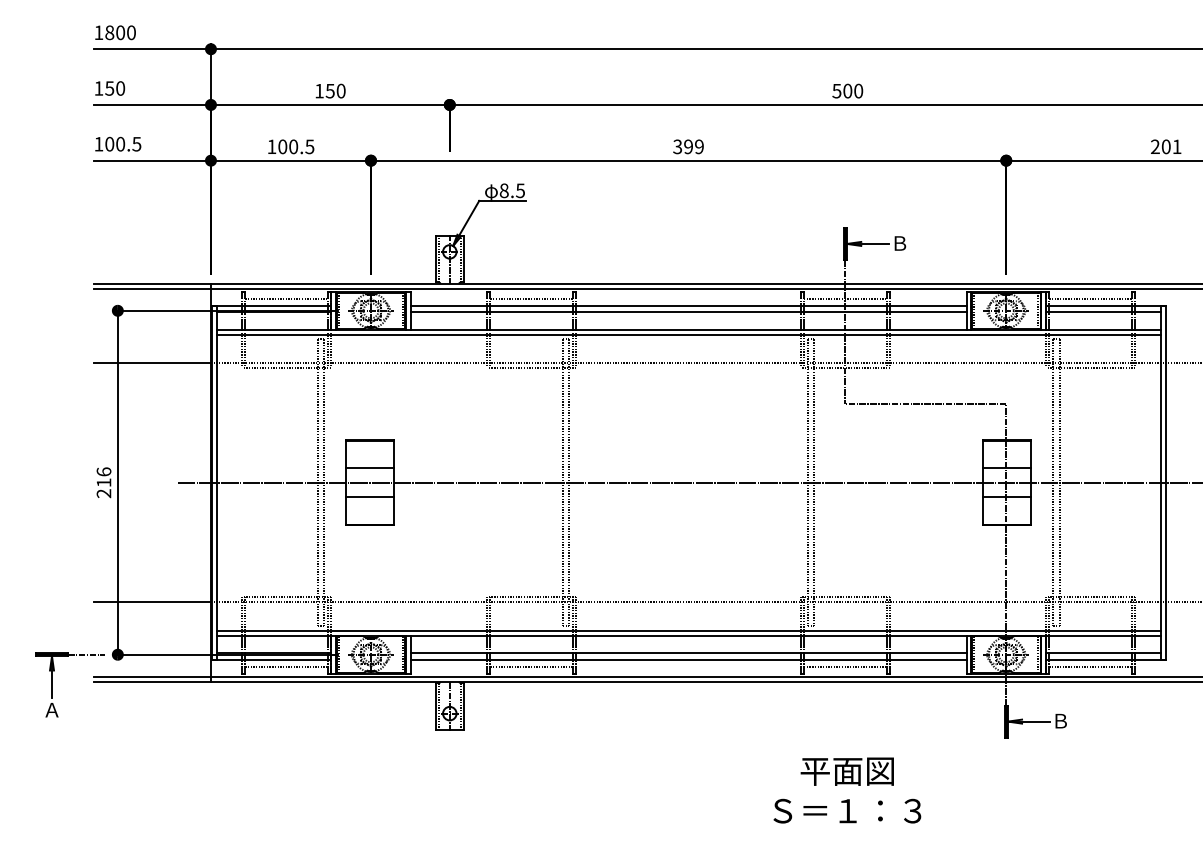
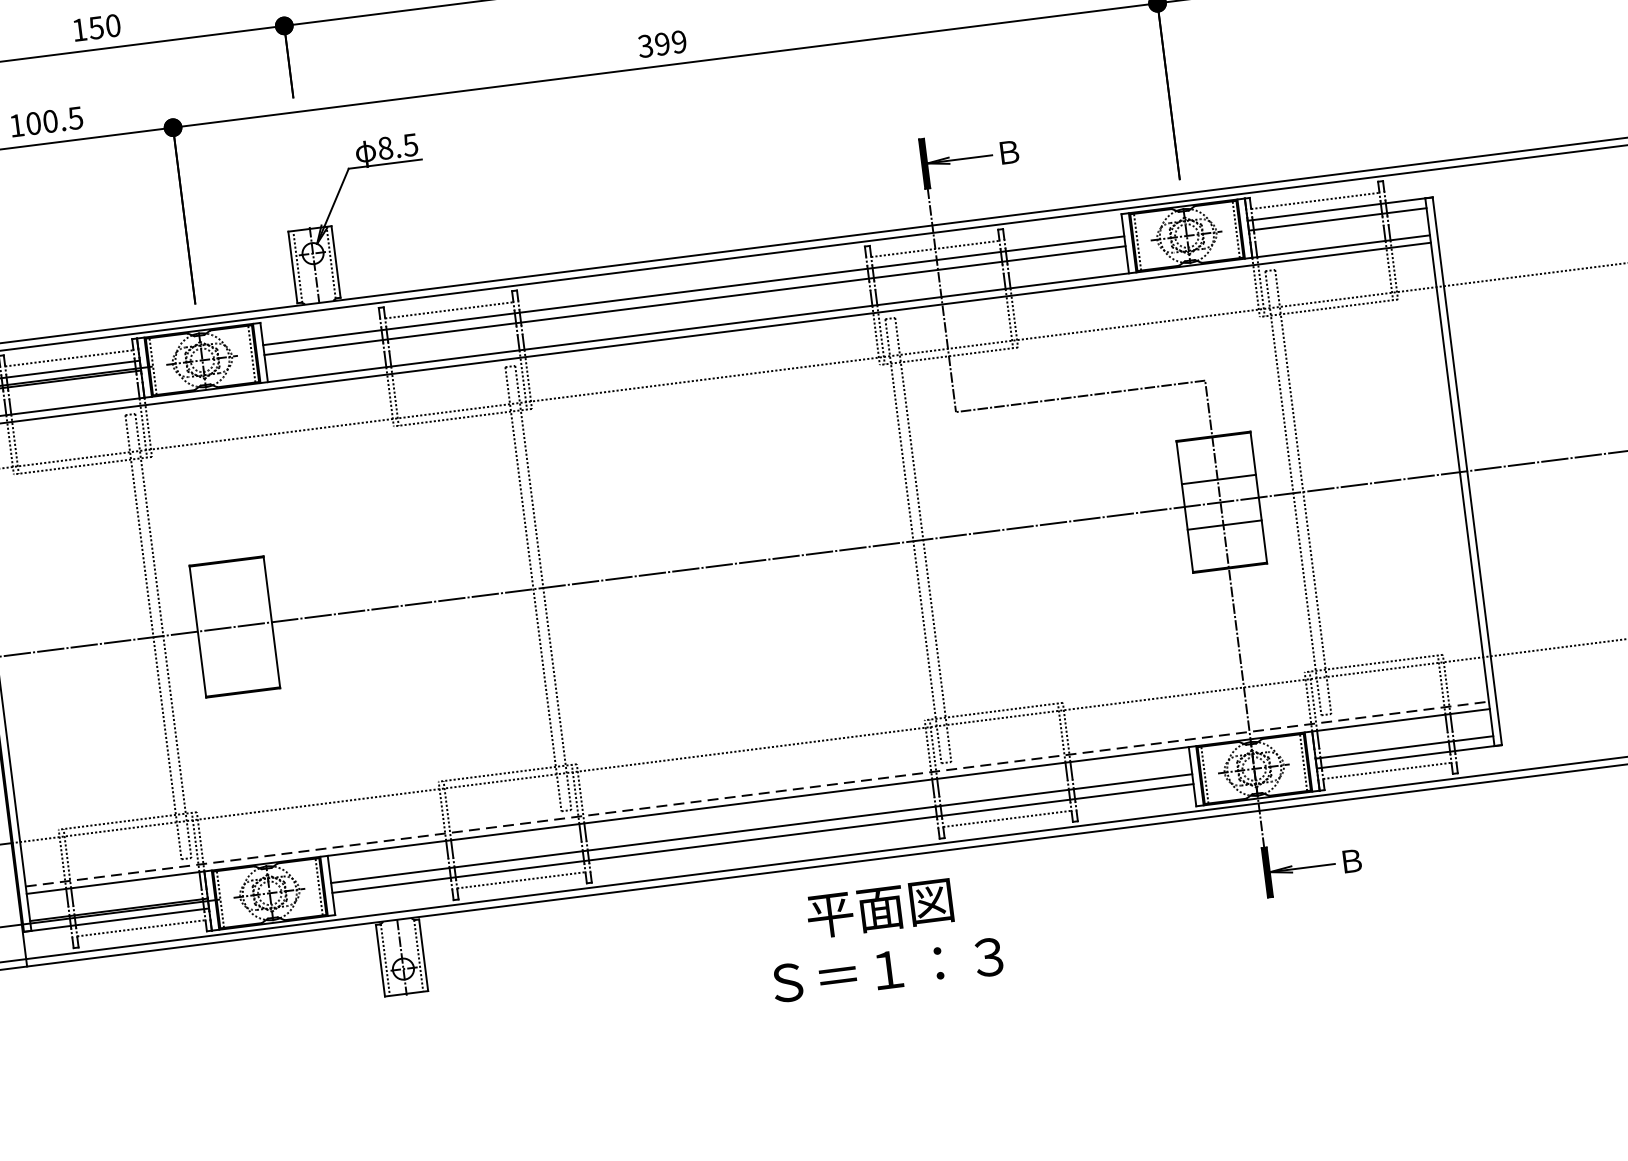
line: (370, 468) -> (232, 604), removed
line: (370, 497) -> (238, 649), removed
line: (689, 630) -> (758, 793), solid -> dashed
text: (847, 790) -> (883, 938), moved

